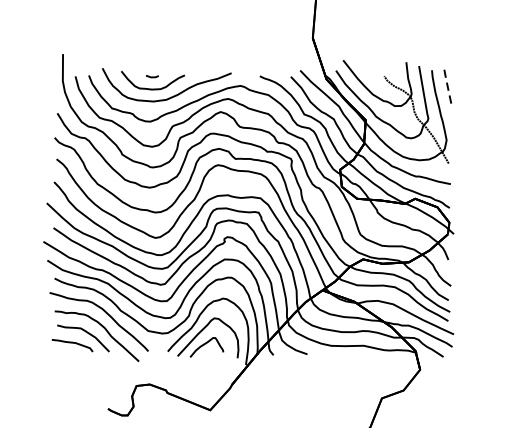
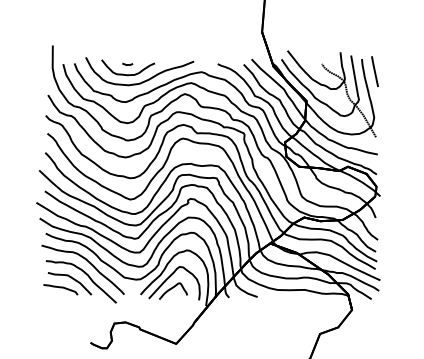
line: (446, 85) -> (374, 71), dashed -> solid

